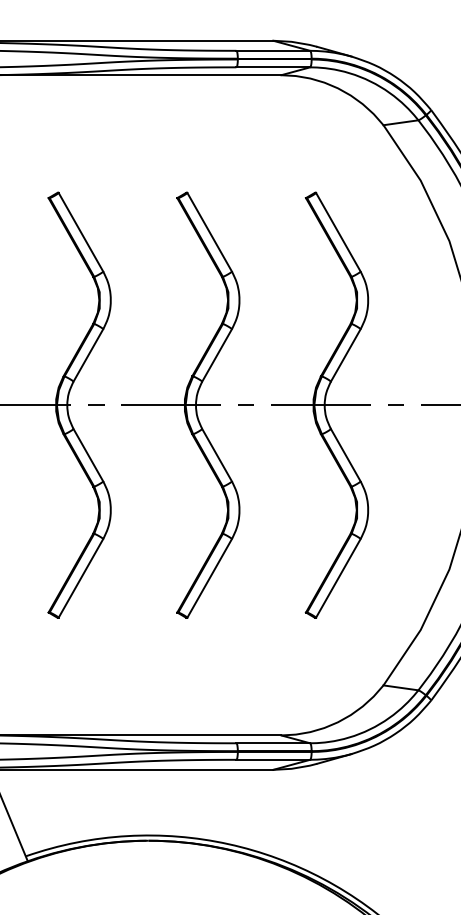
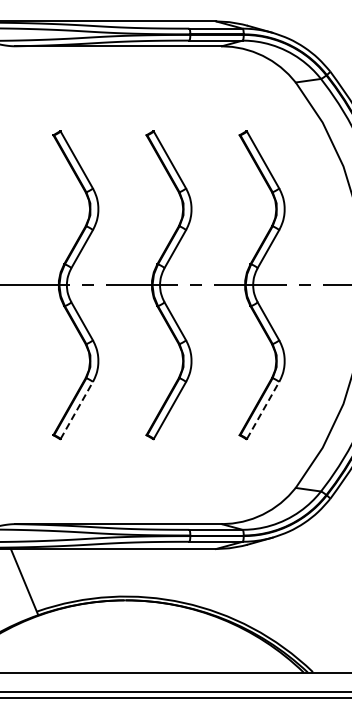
line: (80, 578) -> (76, 410), solid -> dashed
line: (338, 578) -> (263, 410), solid -> dashed

